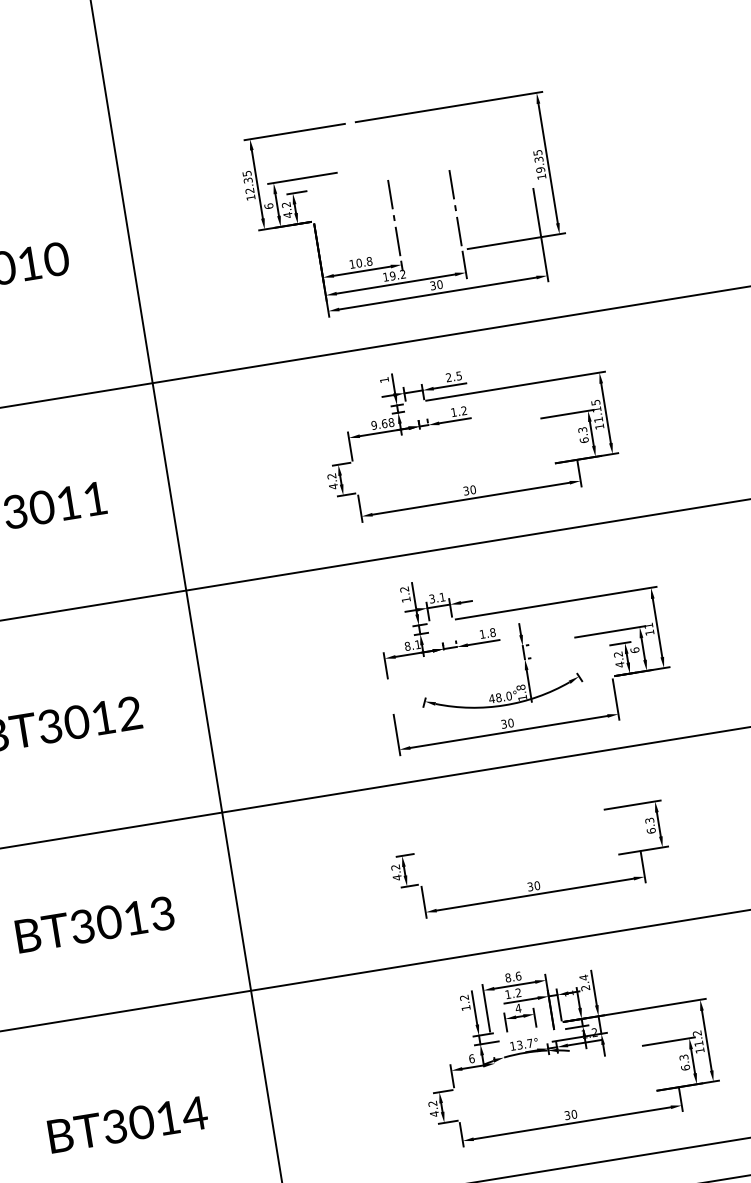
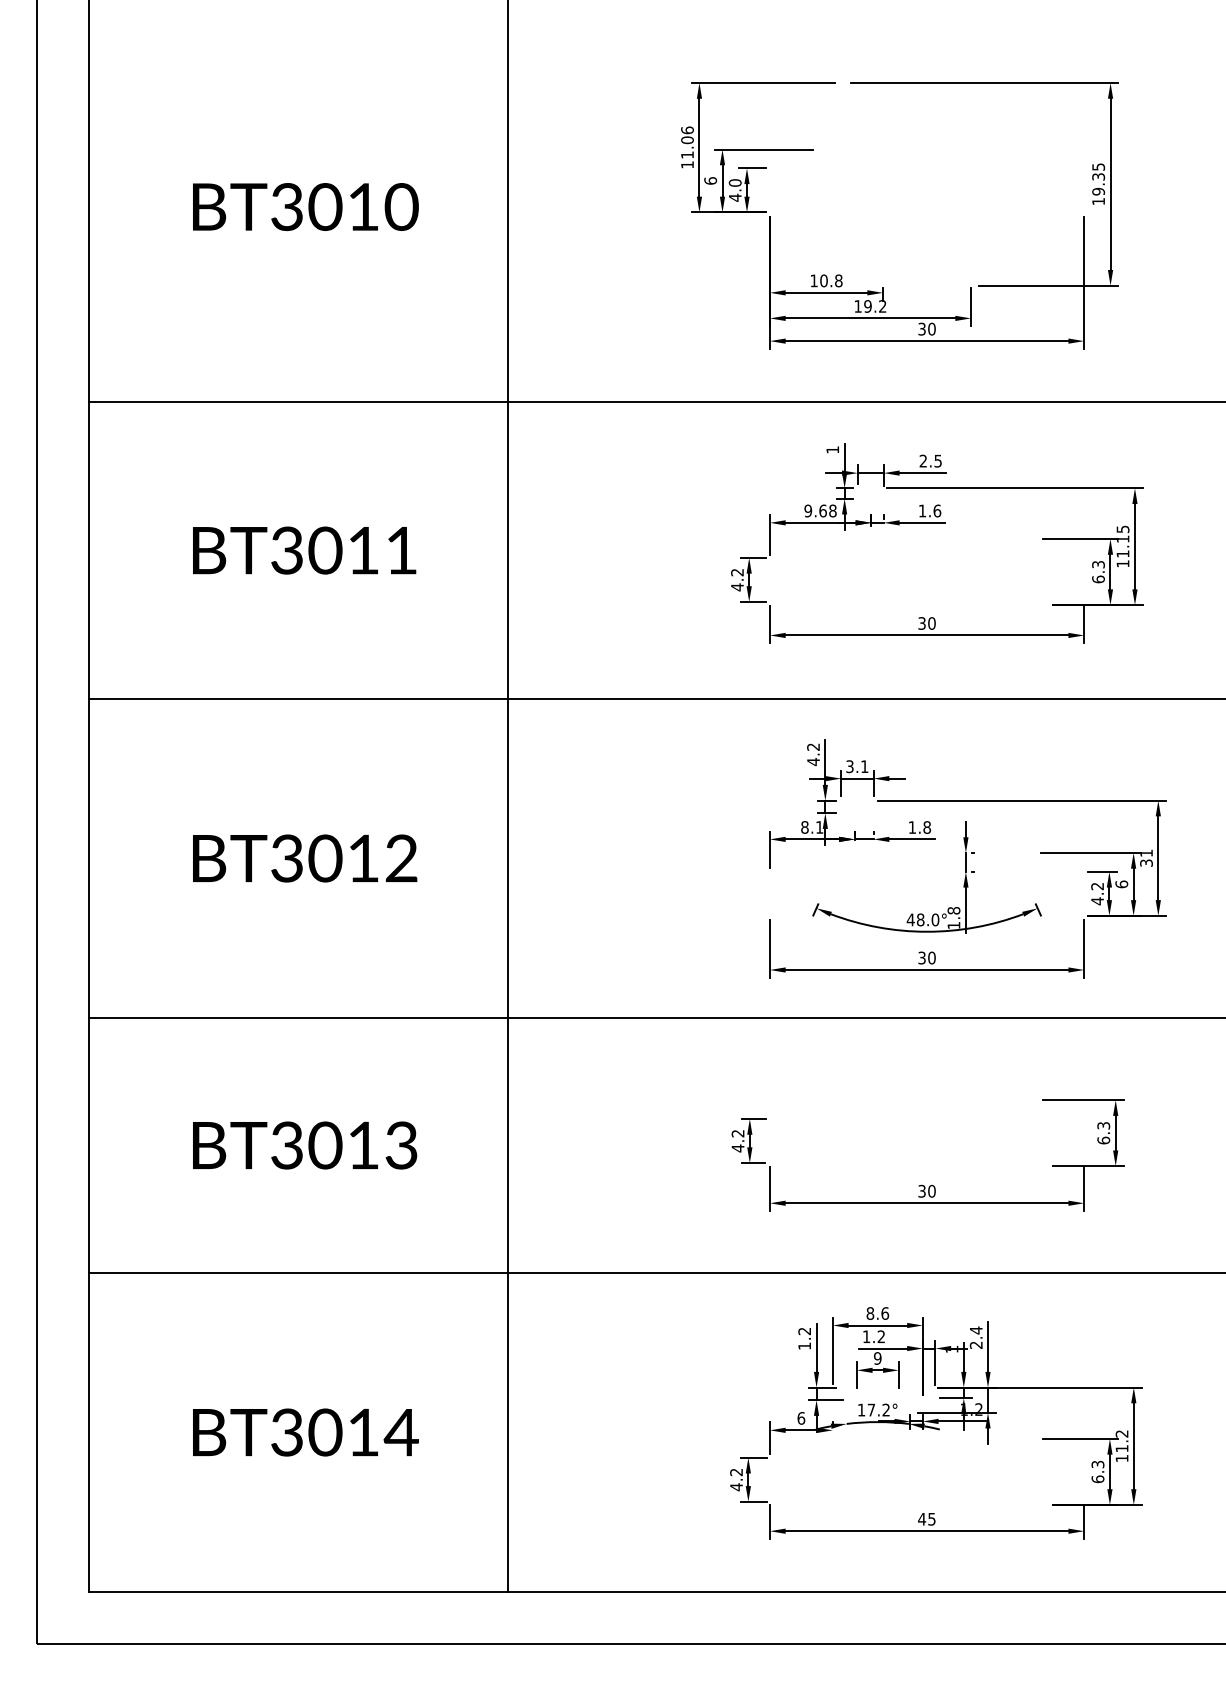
text: (248, 182) -> (687, 142), 12.35 -> 11.06
text: (285, 204) -> (734, 182), 4.2 -> 4.0
line: (455, 207) -> (970, 225), removed
line: (393, 217) -> (882, 225), removed
text: (464, 410) -> (937, 510), 1.2 -> 1.6
text: (406, 599) -> (813, 761), 1.2 -> 4.2
text: (649, 632) -> (1146, 862), 11 -> 31
text: (518, 1008) -> (877, 1358), 4 -> 9
text: (524, 1043) -> (878, 1409), 13.7° -> 17.2°
text: (570, 1114) -> (926, 1518), 30 -> 45

